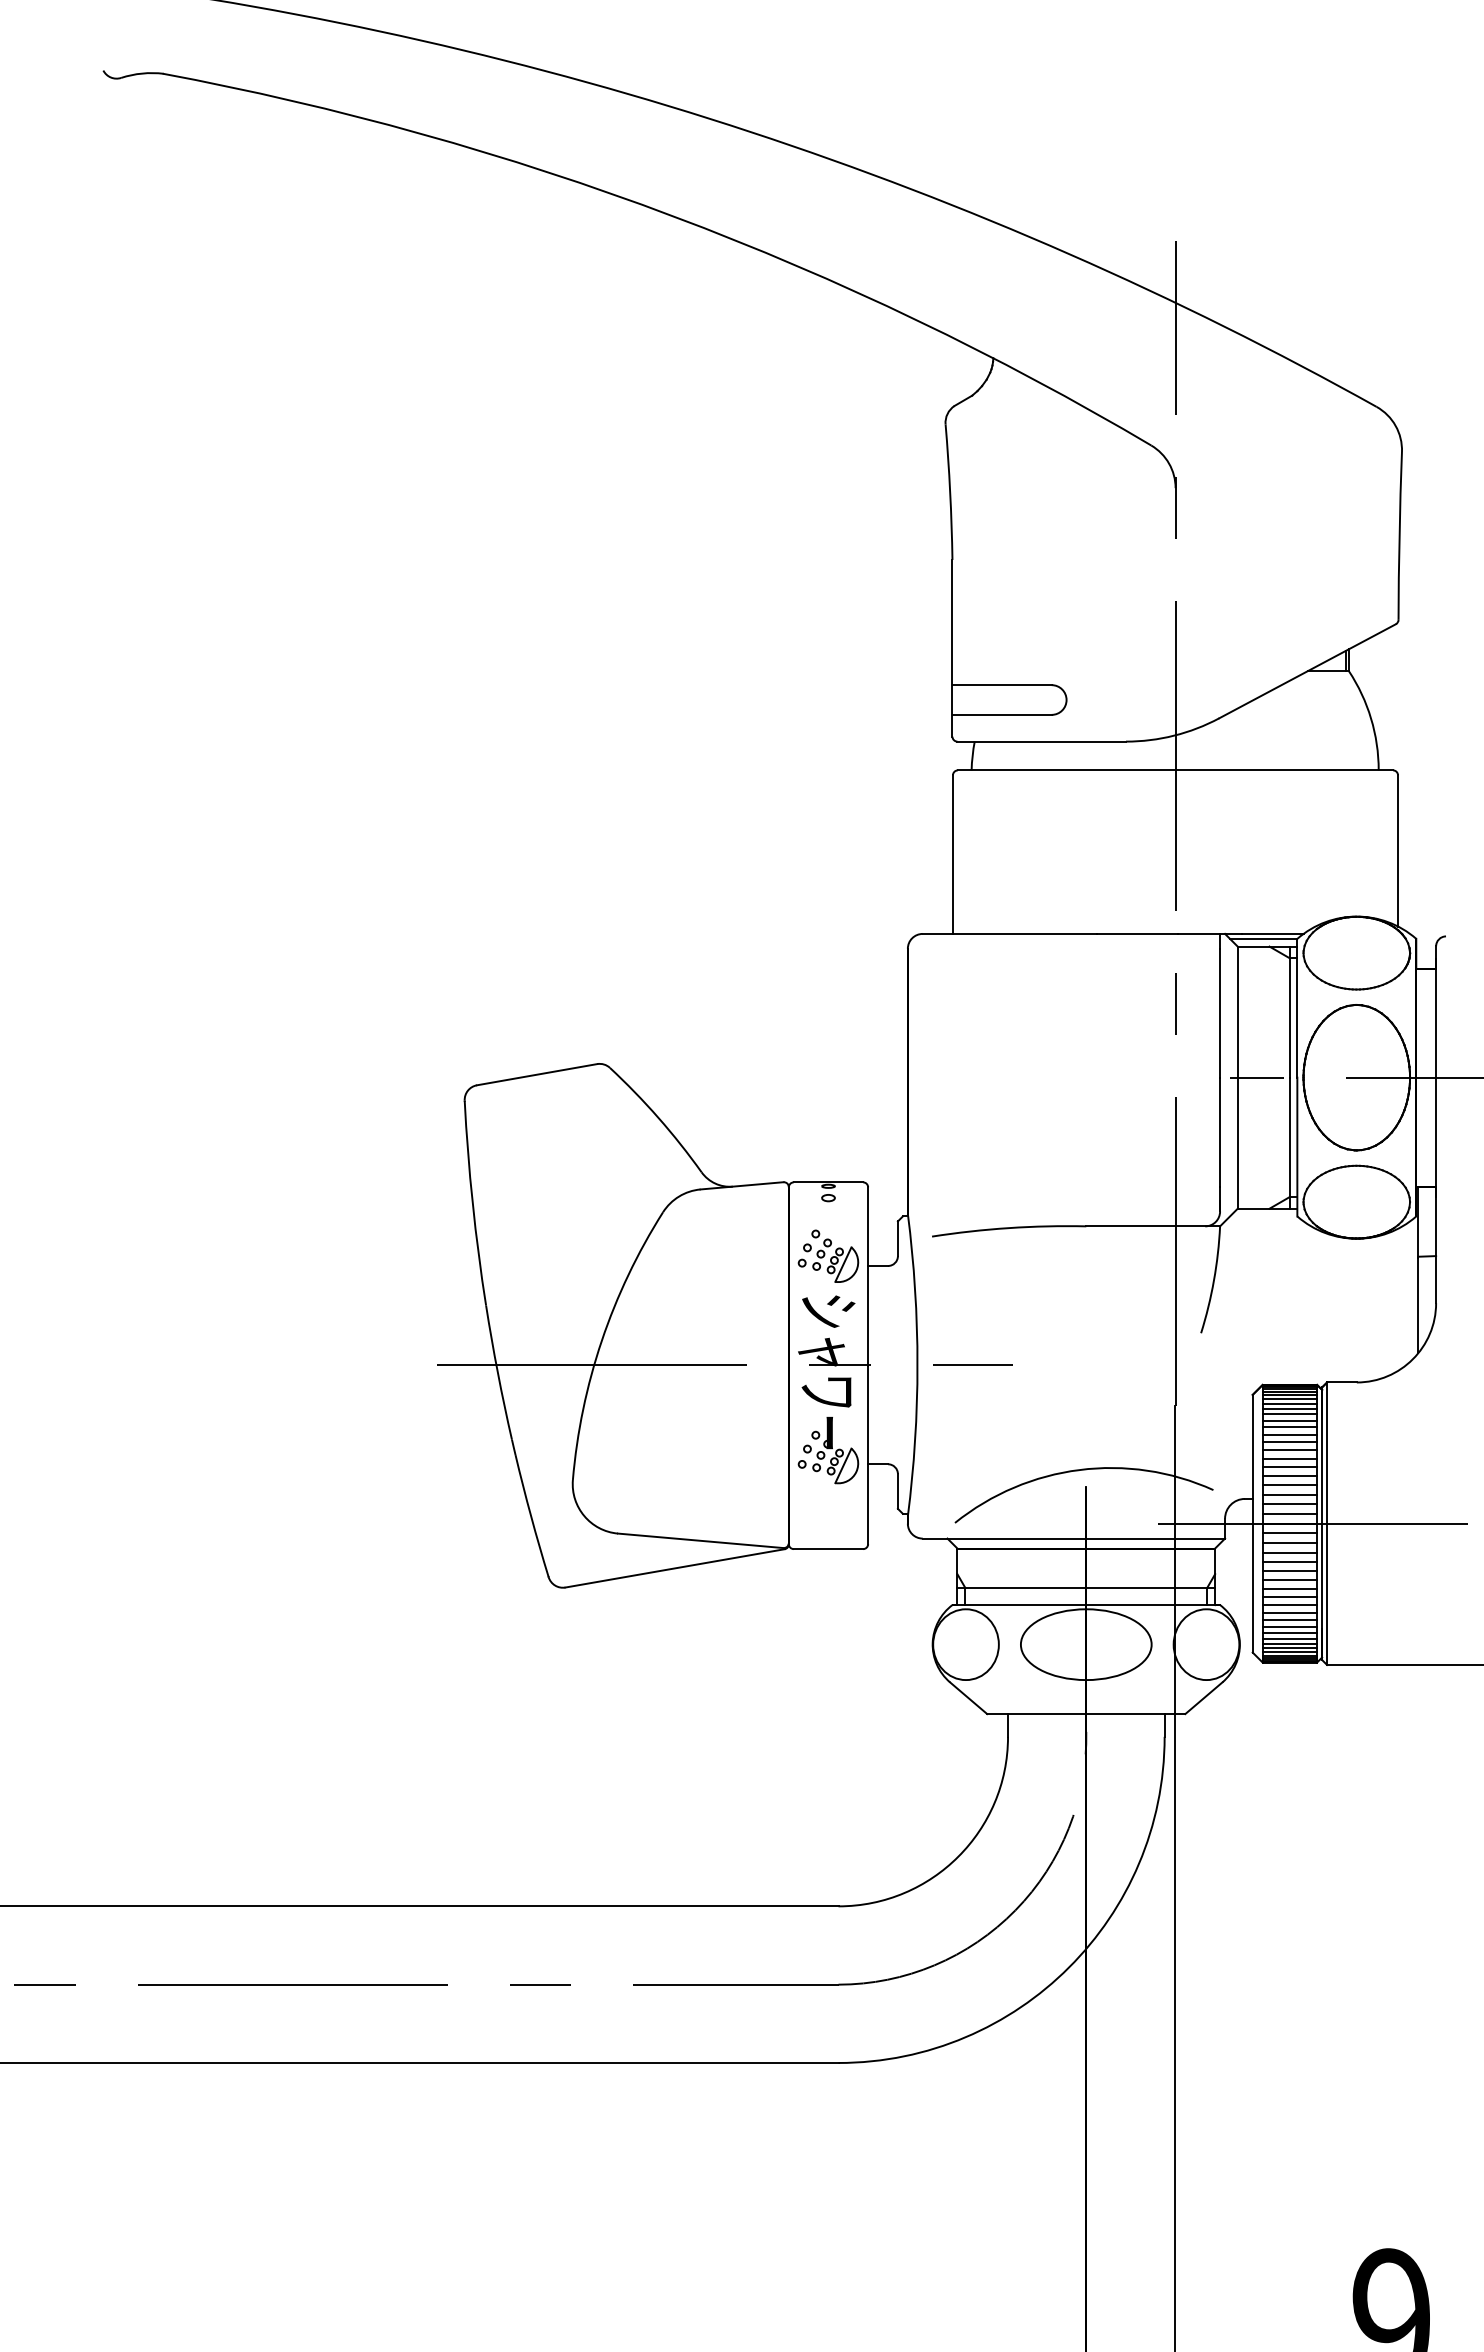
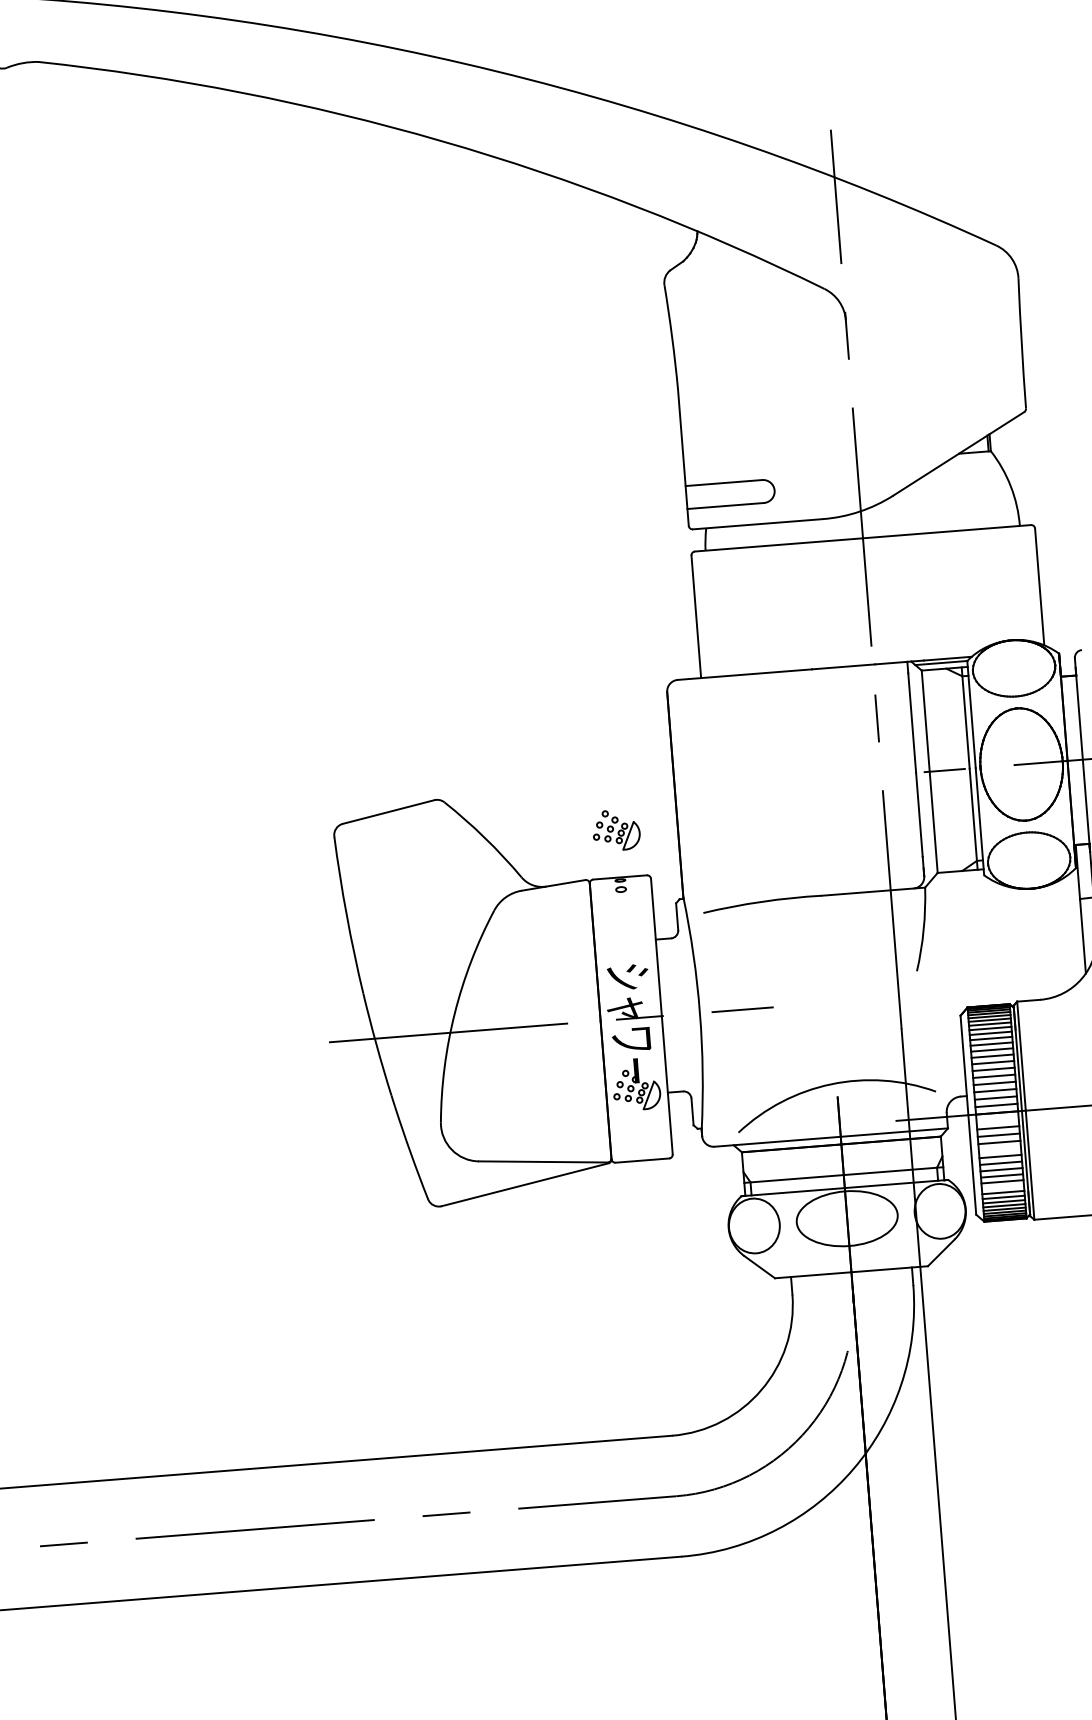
part: (828, 1255) -> (616, 829), moved
line: (1289, 1533) -> (997, 1120), removed
line: (1289, 1571) -> (999, 1149), removed
line: (1289, 1620) -> (1002, 1187), removed

